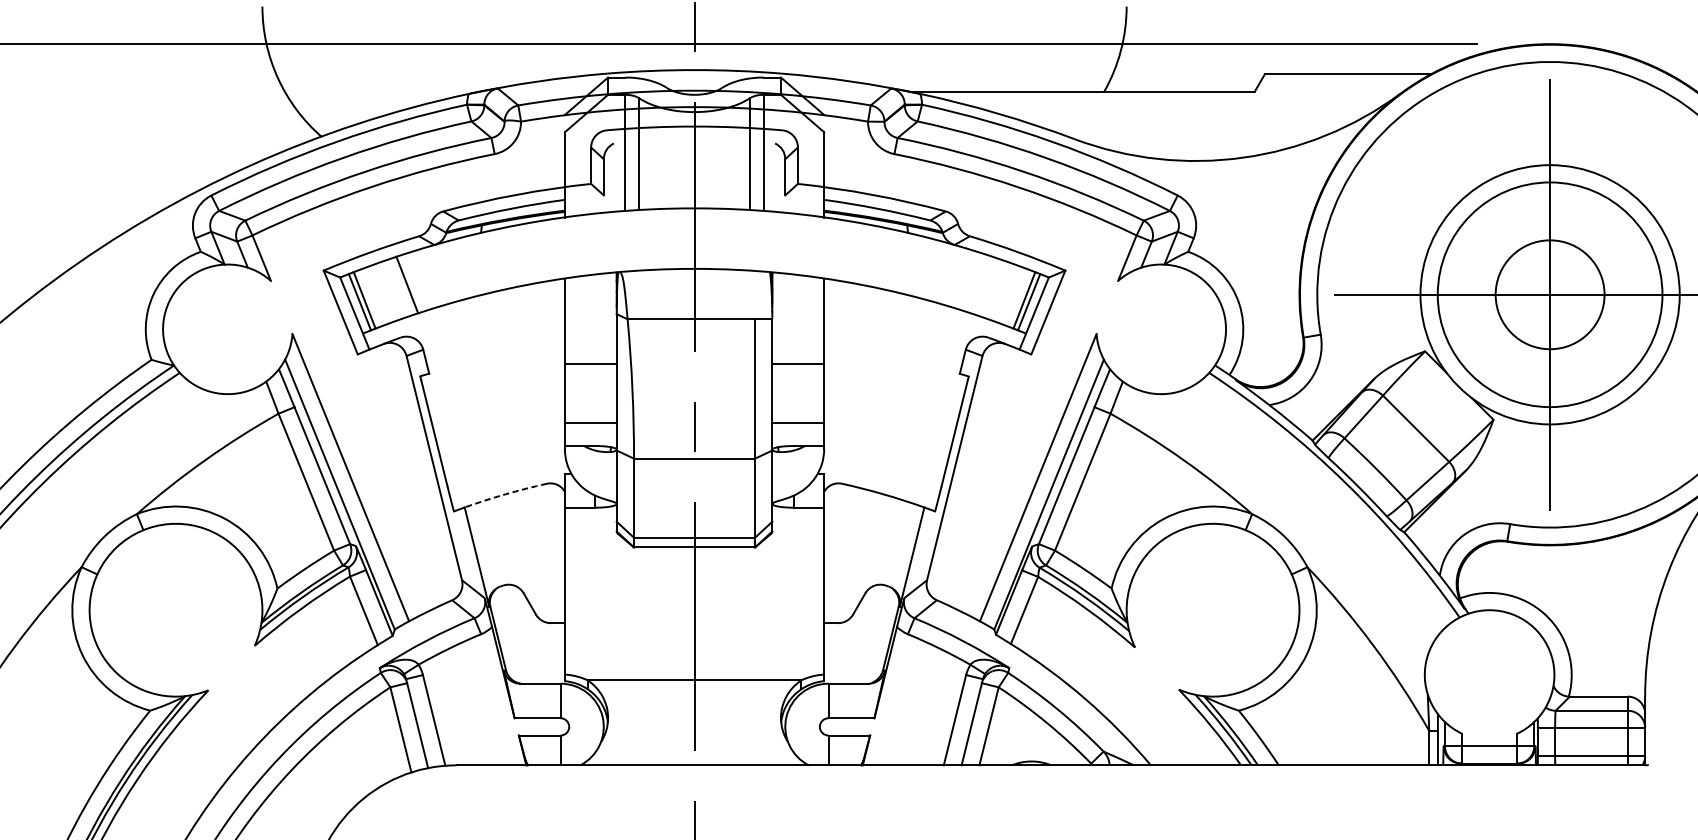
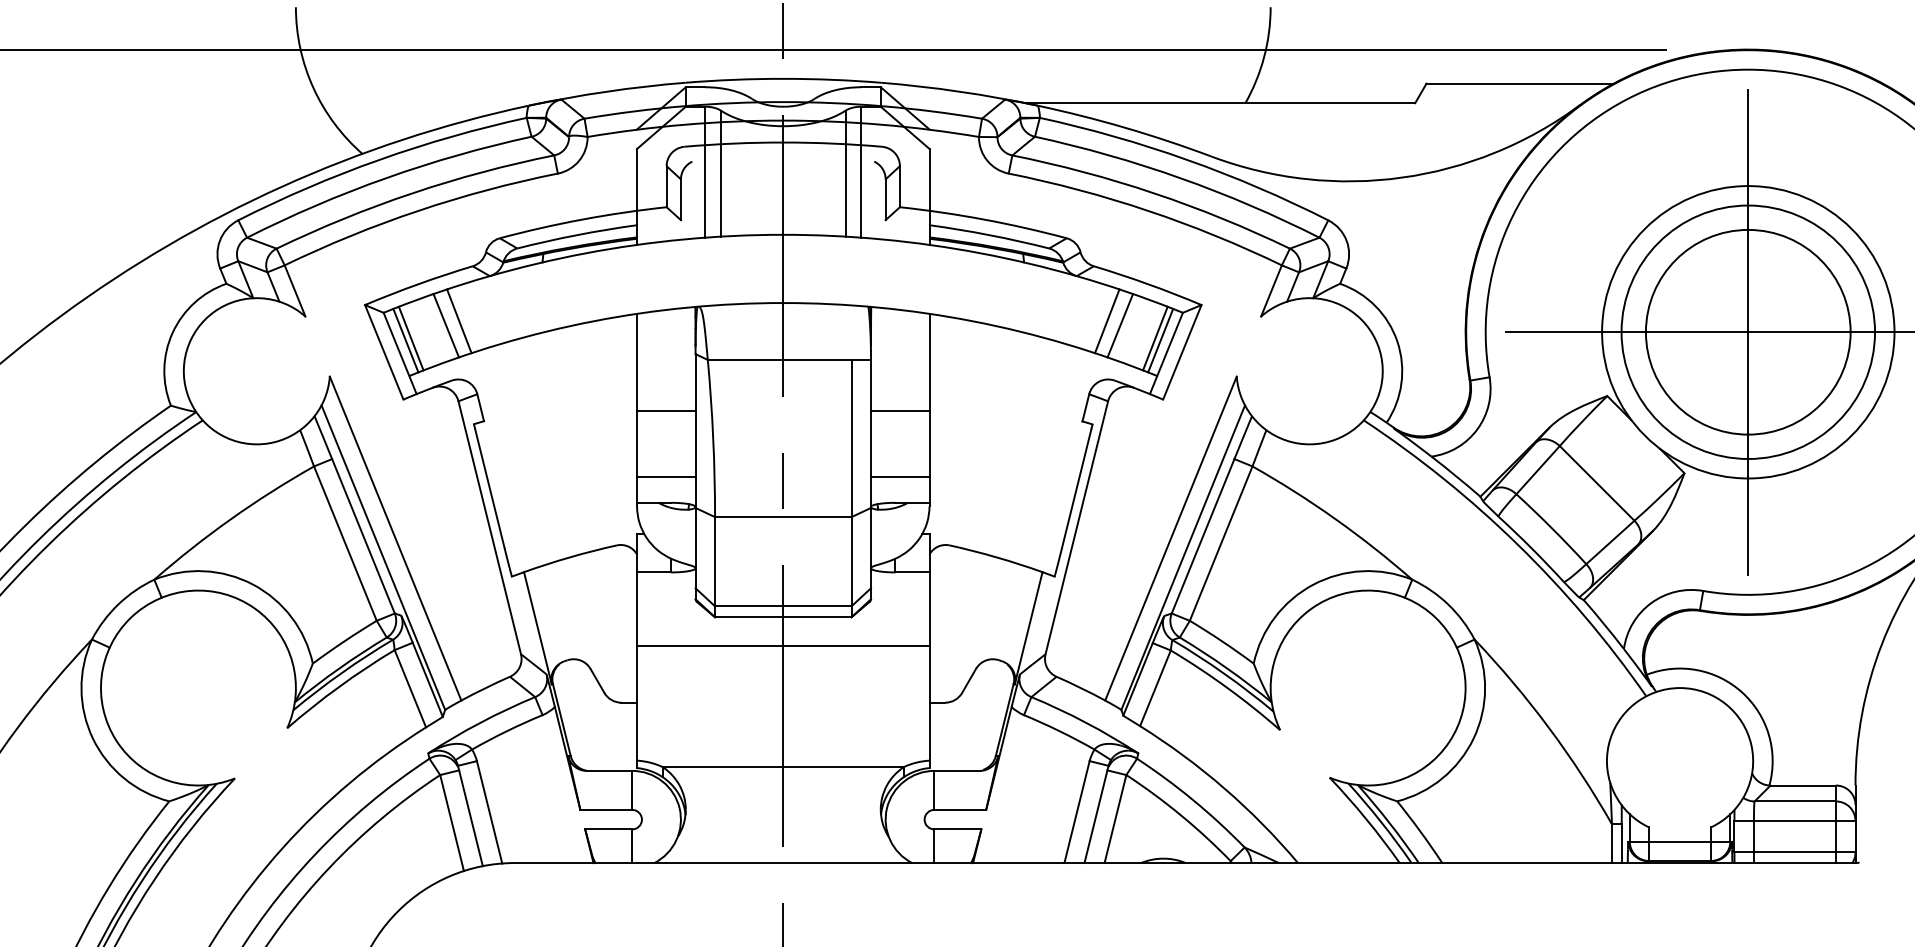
line: (981, 285) -> (1107, 321), added
line: (395, 288) -> (445, 325), added
line: (993, 288) -> (1120, 325), added
circle: (1549, 294) -> (1747, 331), size x1.67
arc: (505, 494) -> (570, 557), dashed -> solid
line: (694, 573) -> (783, 646), added

